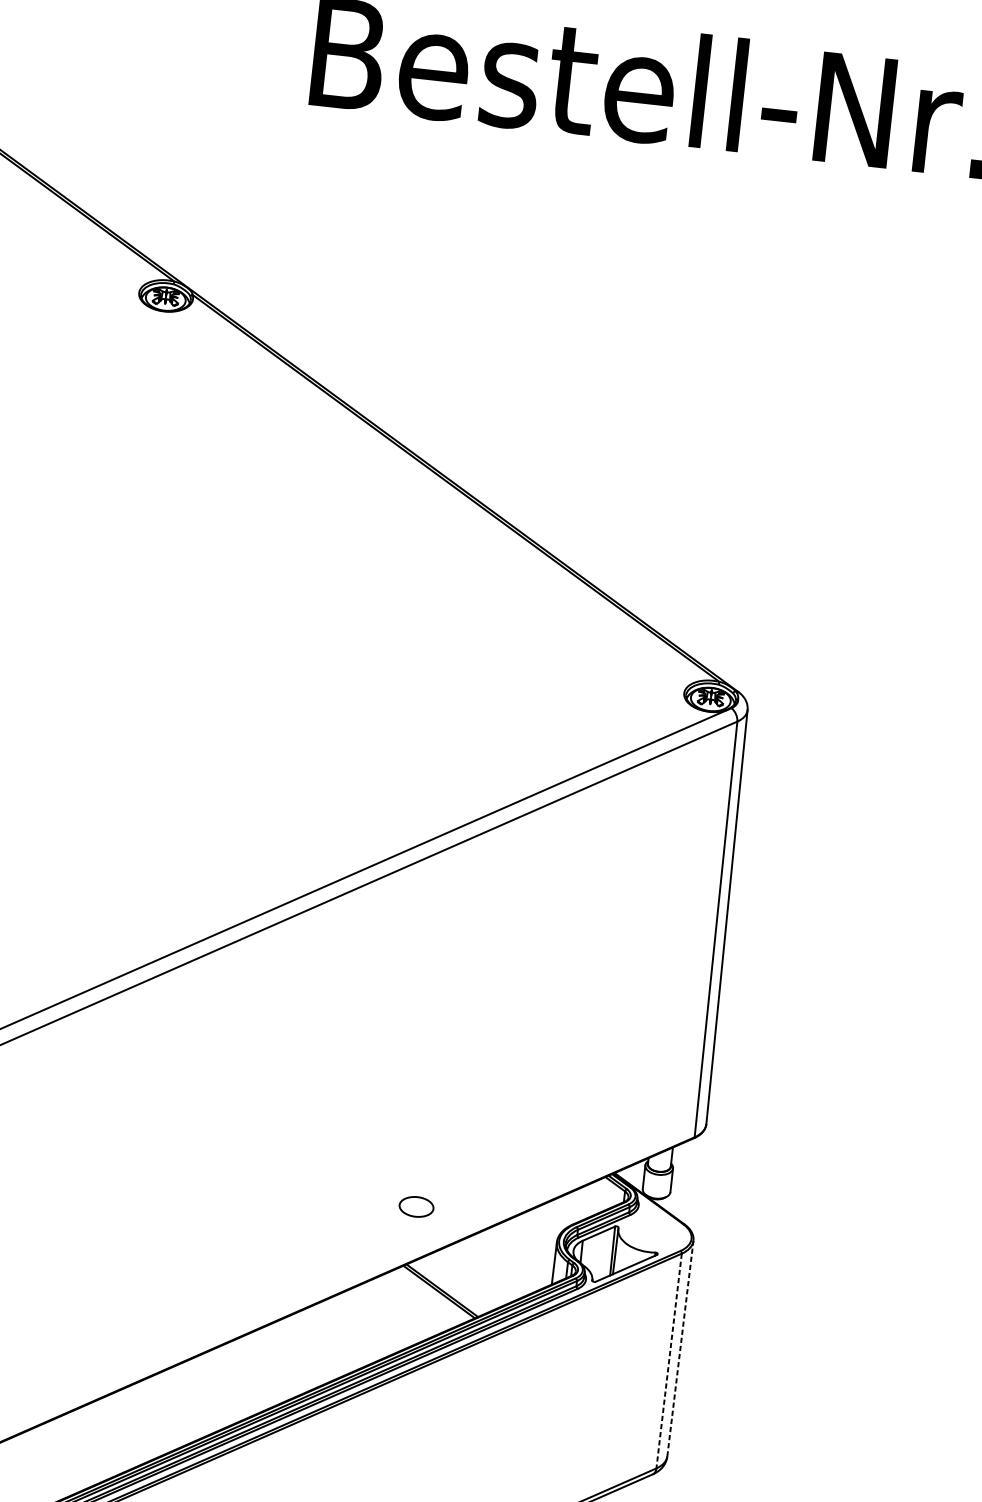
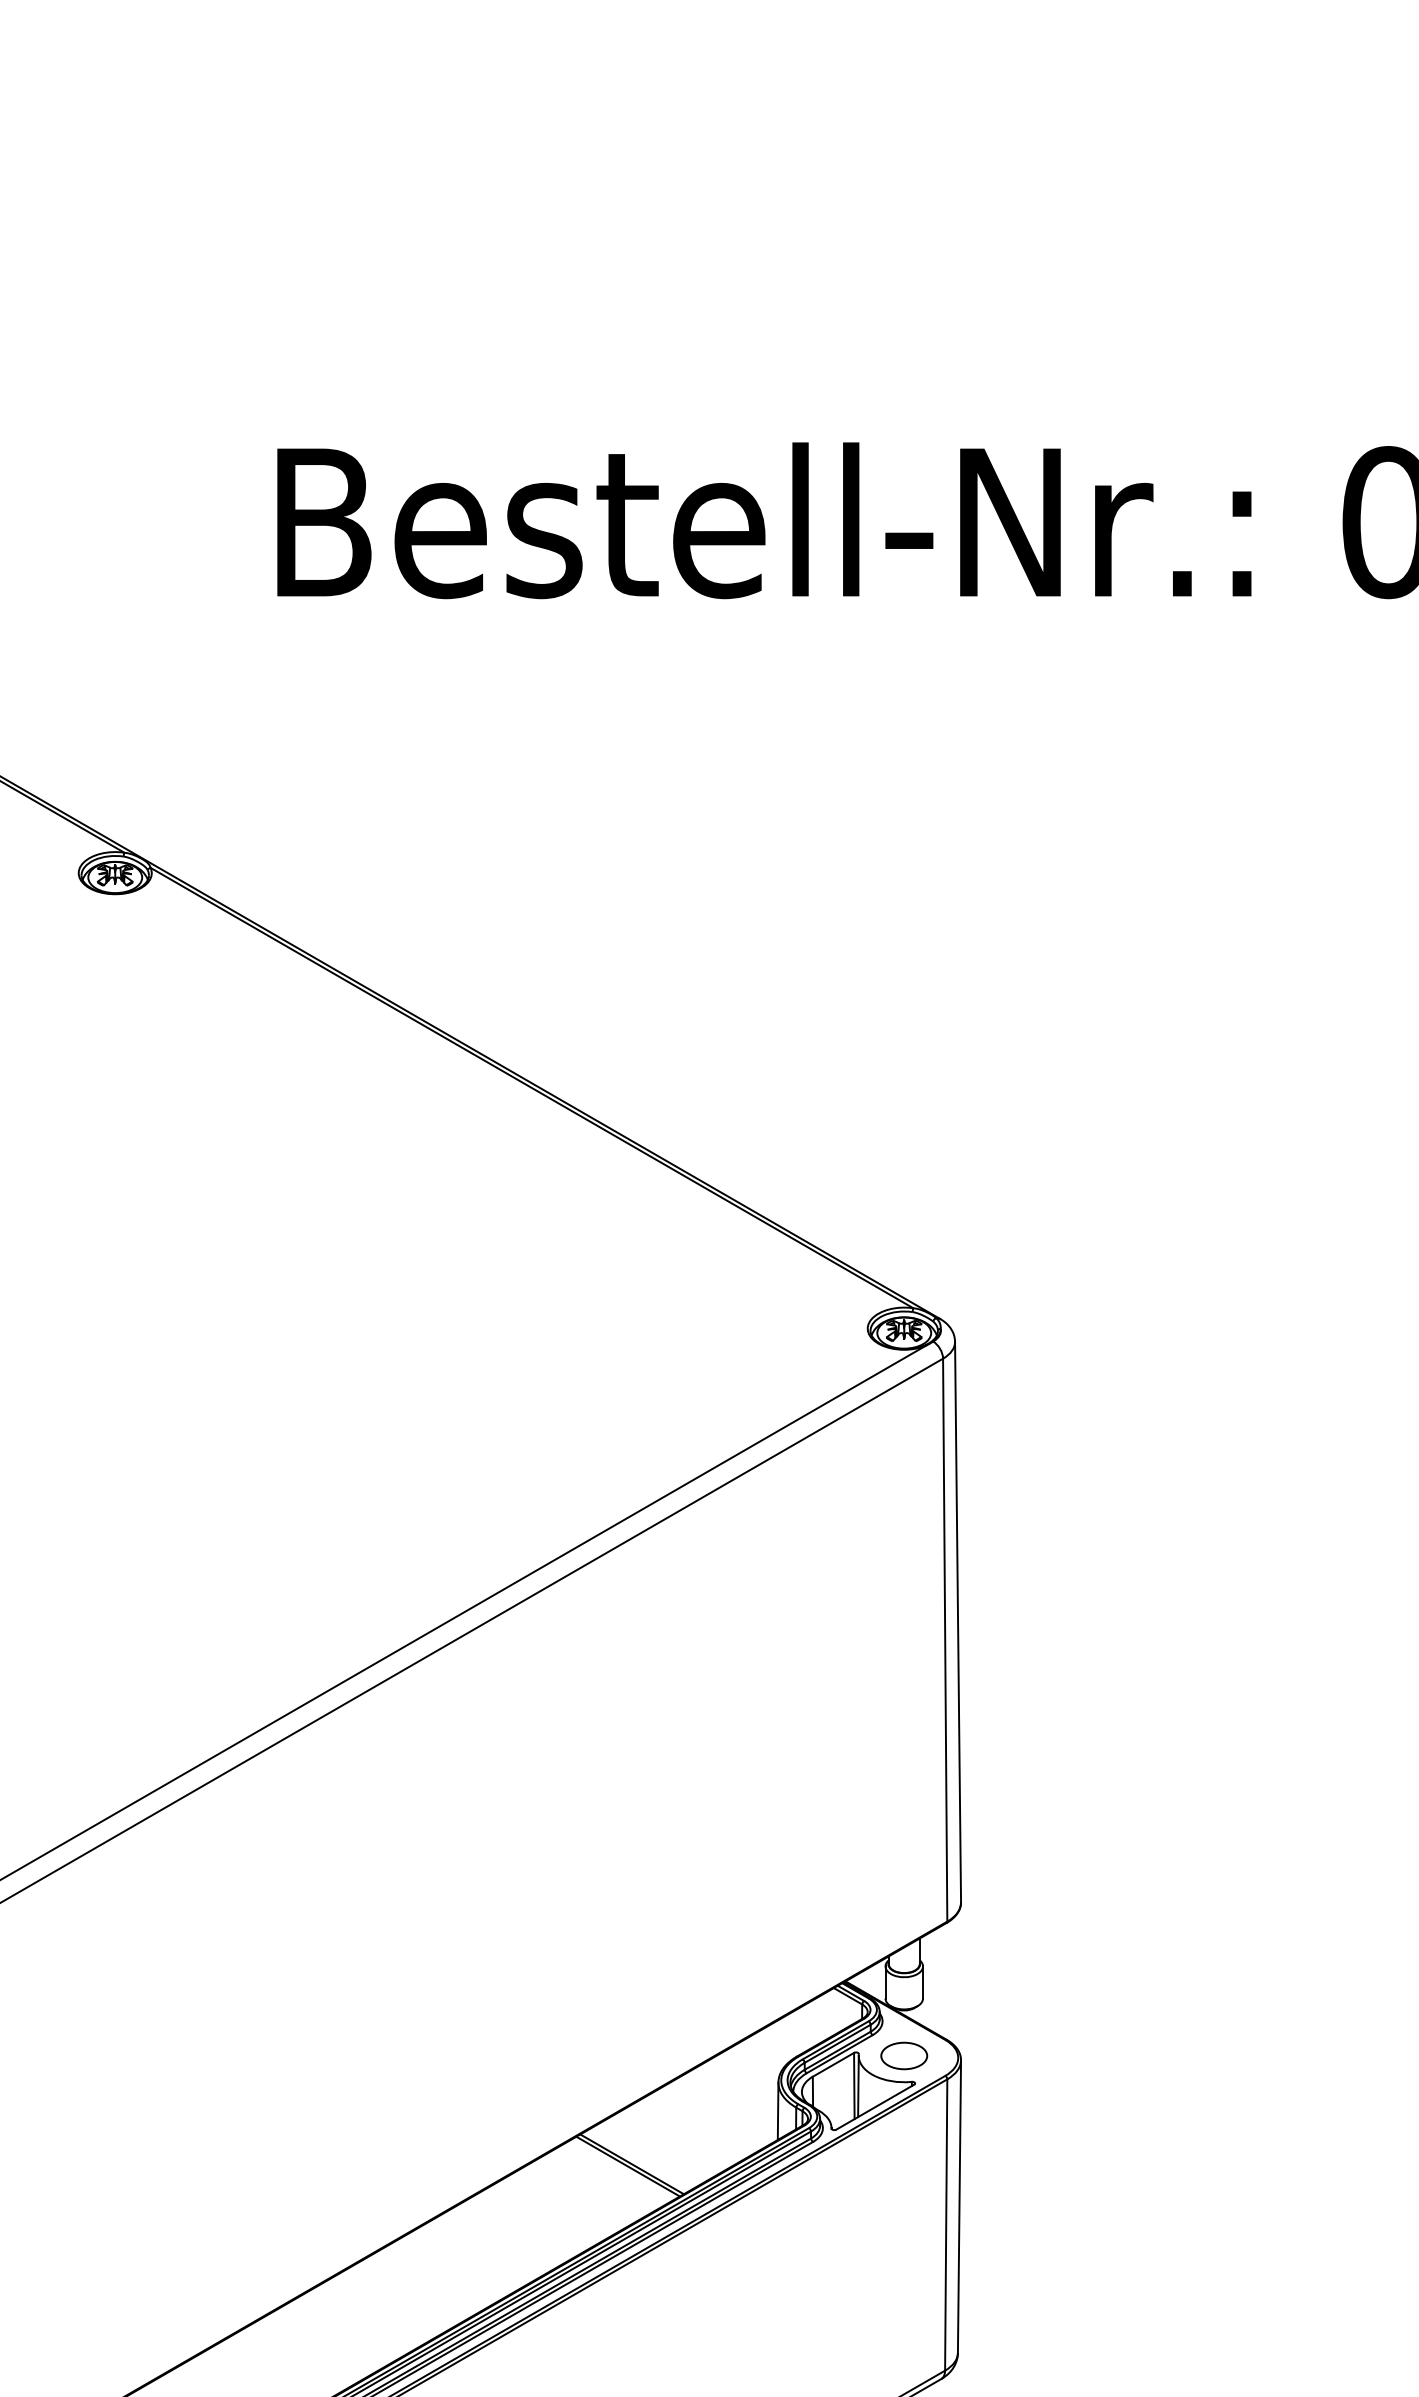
part: (416, 1206) -> (904, 2055), moved
line: (680, 1348) -> (959, 2206), dashed -> solid
line: (669, 1361) -> (946, 2225), dashed -> solid

